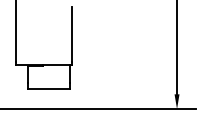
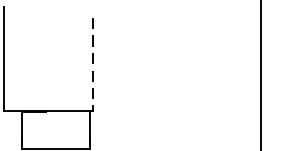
line: (71, 34) -> (92, 62), solid -> dashed

